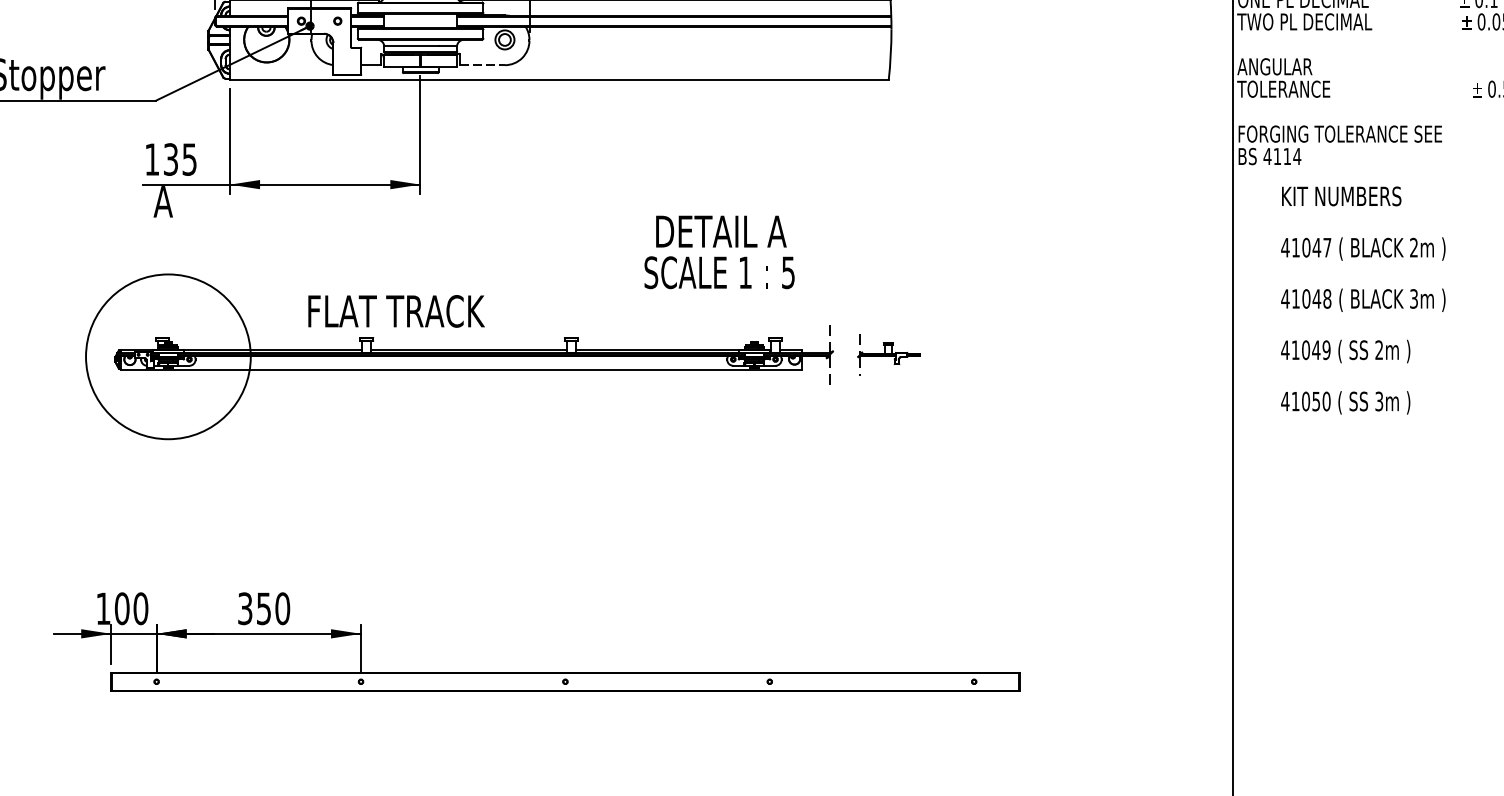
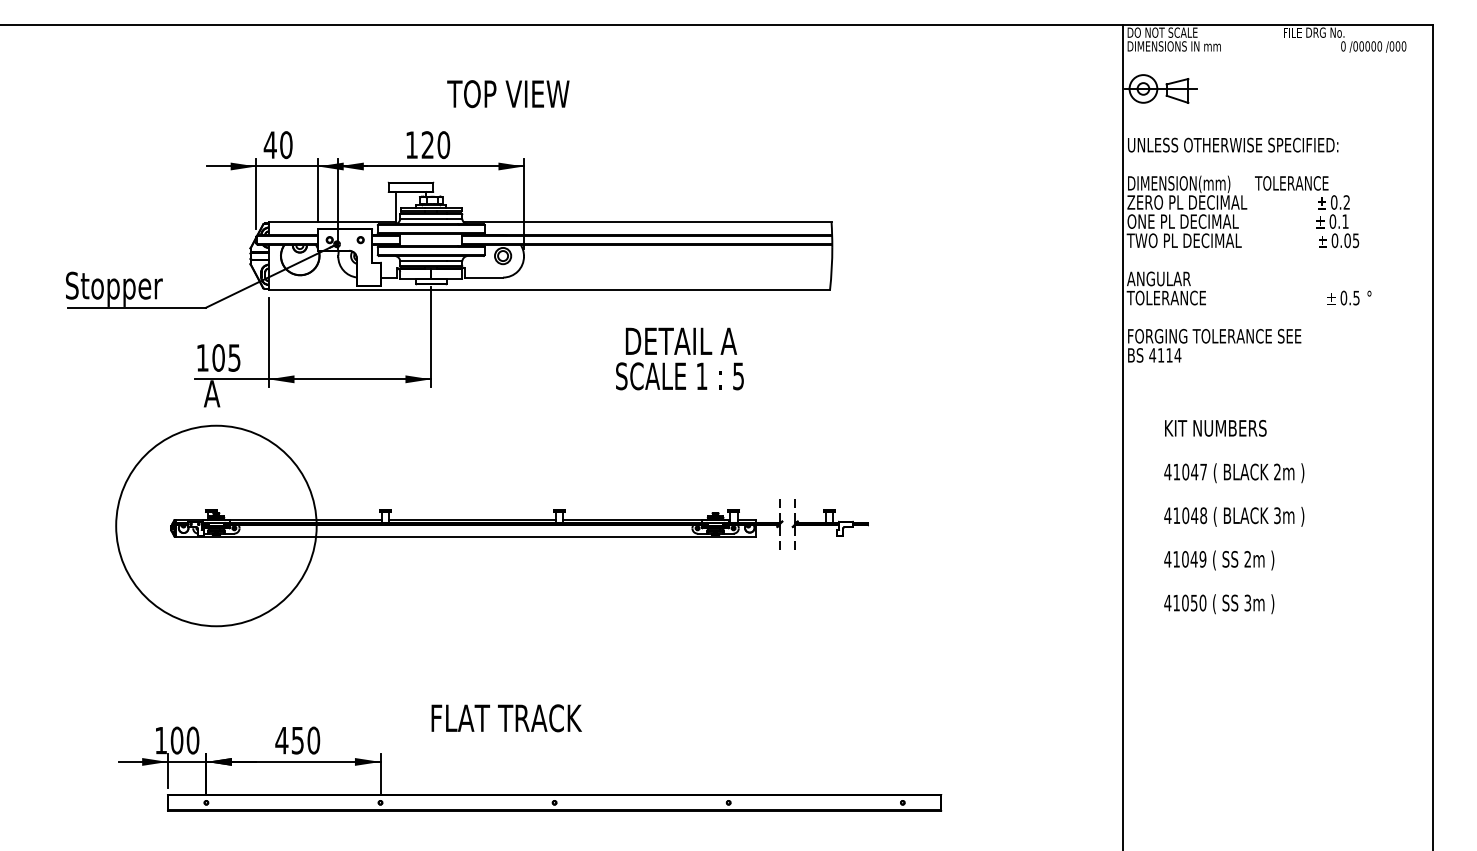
line: (483, 65) -> (484, 277), dashed -> solid
text: (170, 159) -> (218, 357), 135 -> 105
text: (719, 251) -> (679, 358), moved
text: (1363, 301) -> (1234, 517), moved
text: (396, 311) -> (506, 718), moved
part: (888, 355) -> (829, 524), size x1.43
circle: (168, 356) -> (216, 525), size x1.43
text: (244, 608) -> (281, 740), 350 -> 450

